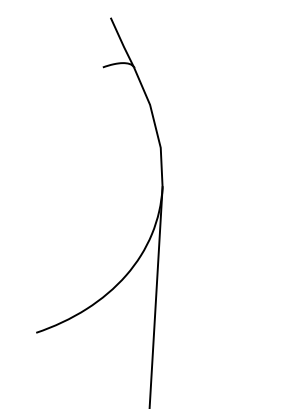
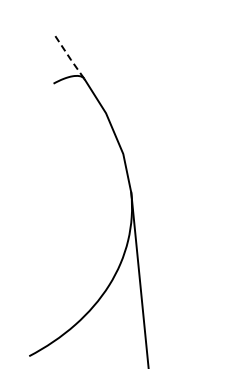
line: (121, 42) -> (68, 56), solid -> dashed

